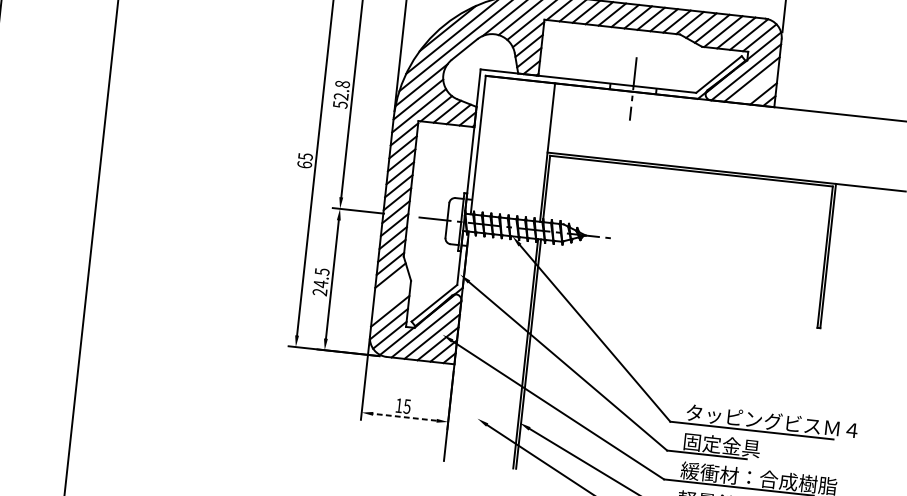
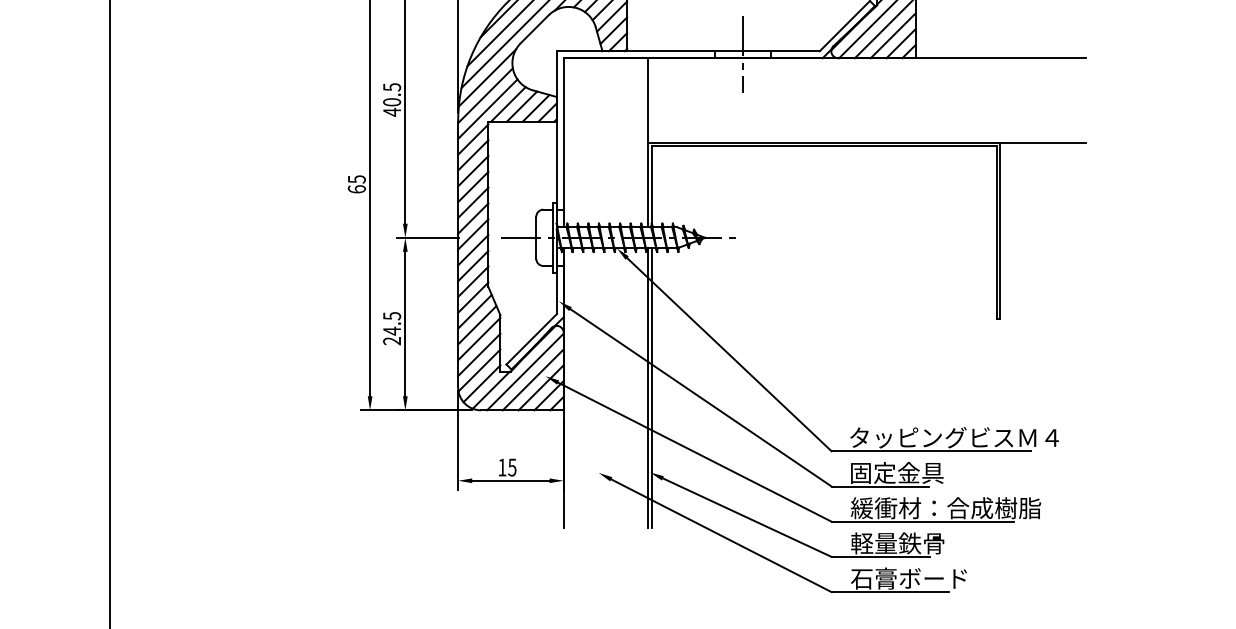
line: (757, 86) -> (892, 35), added
text: (341, 94) -> (392, 99), 52.8 -> 40.5
line: (391, 287) -> (477, 325), added
line: (391, 297) -> (479, 338), added
line: (404, 417) -> (510, 480), dashed -> solid

